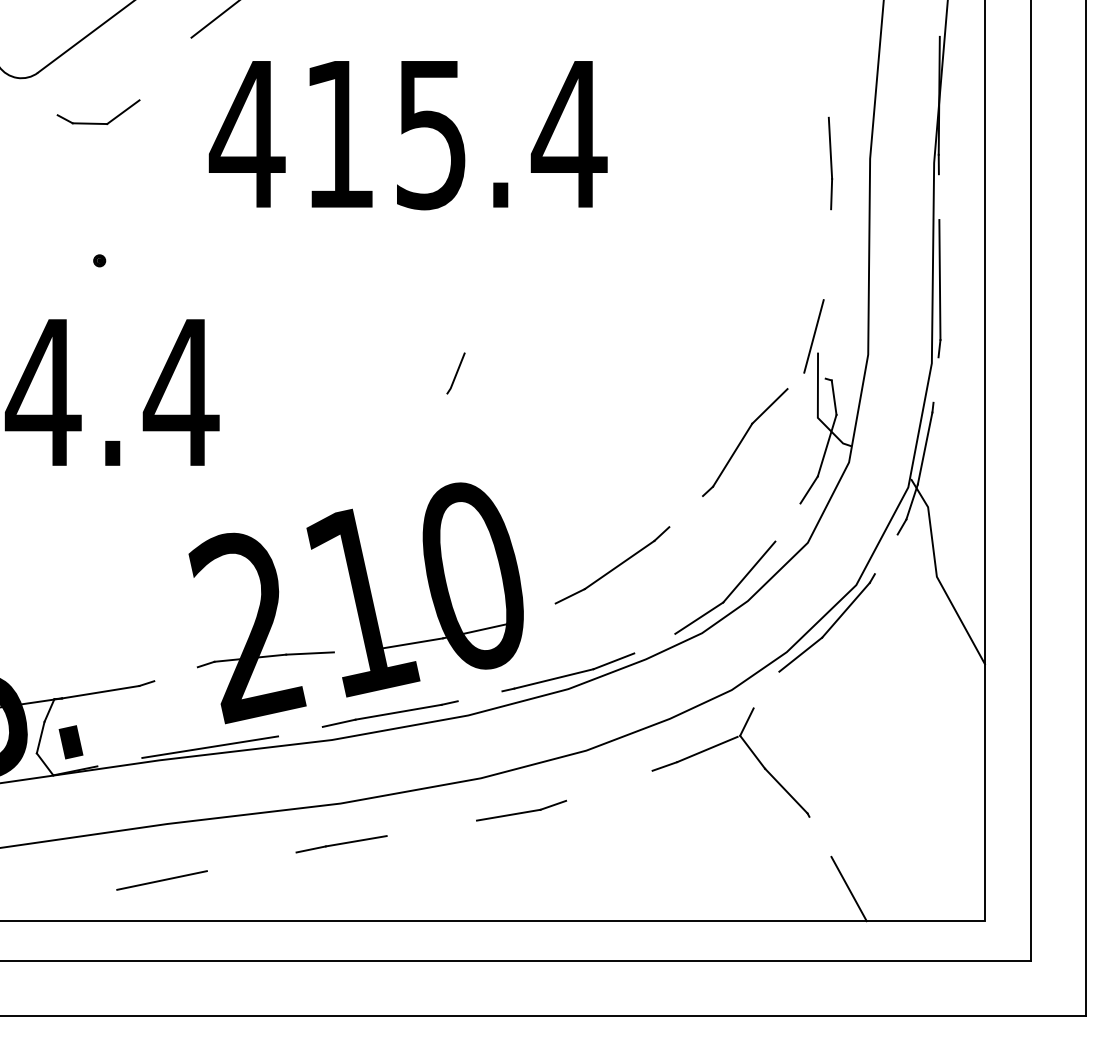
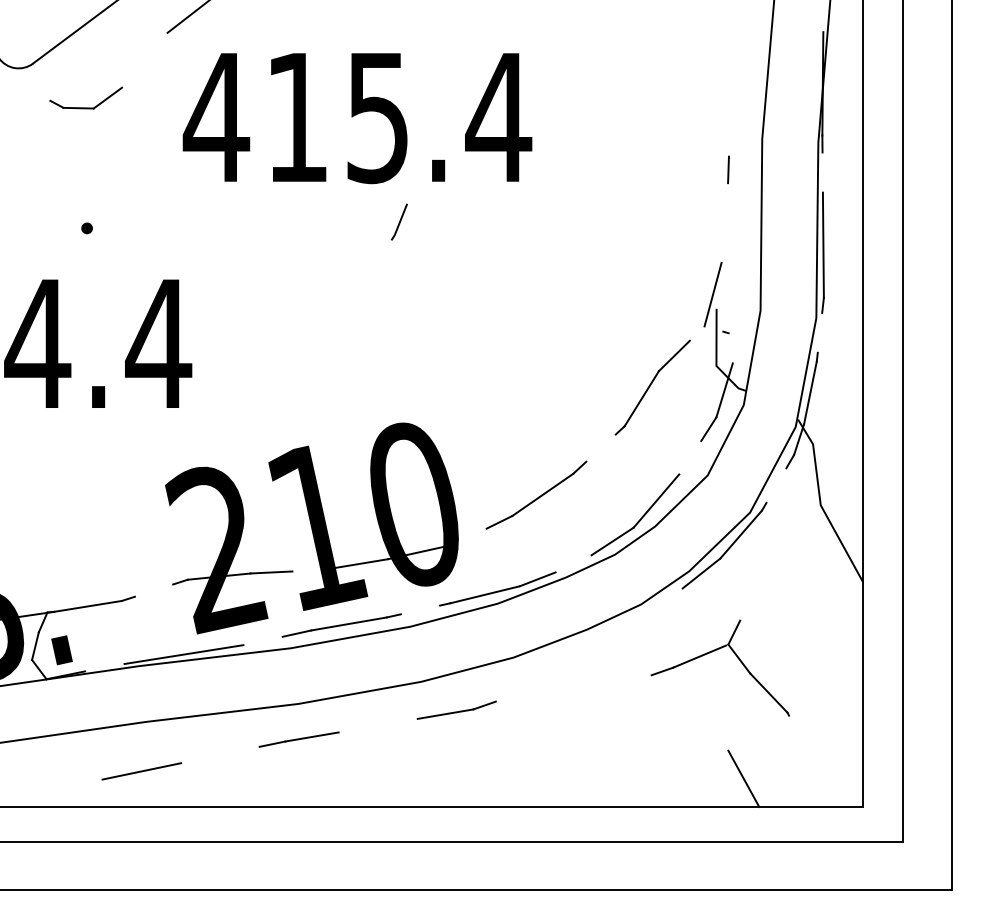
line: (830, 147) -> (727, 129), removed
line: (456, 372) -> (399, 221), moved
line: (833, 397) -> (730, 348), removed
part: (722, 744) -> (712, 652), moved

